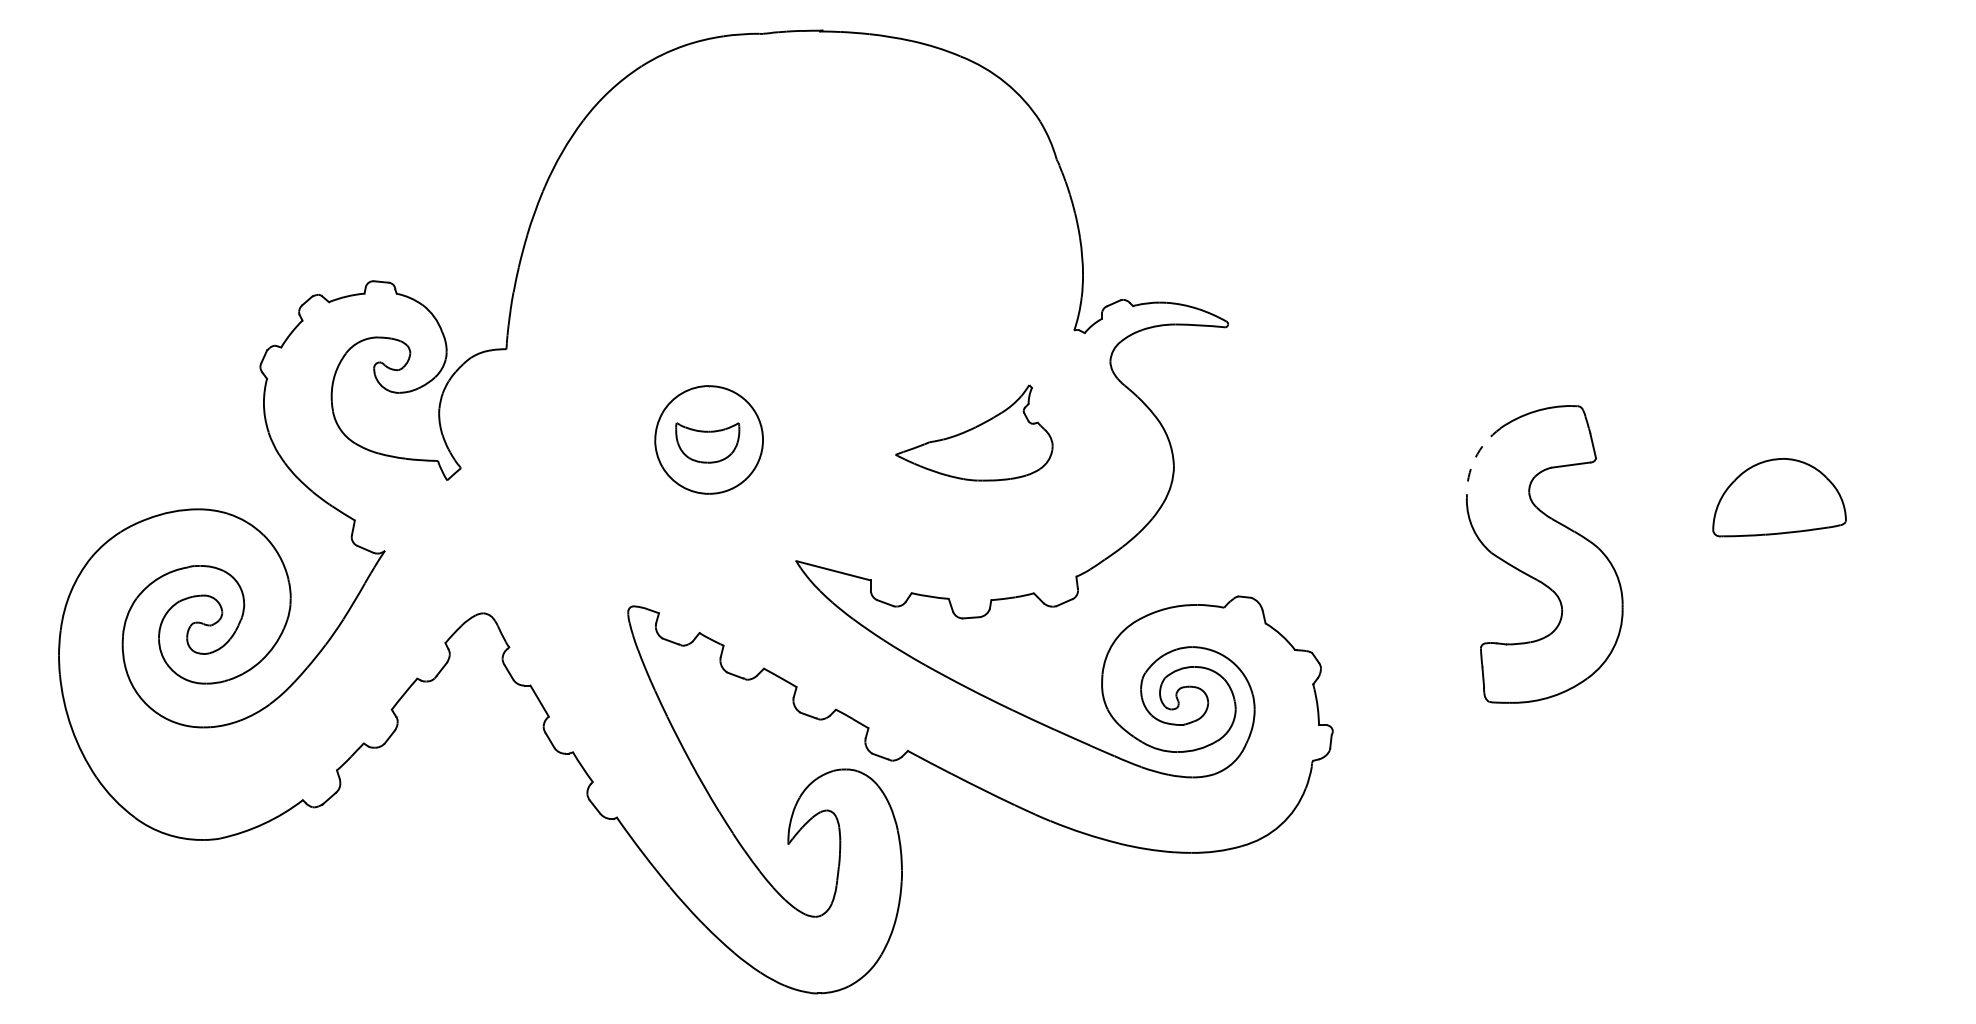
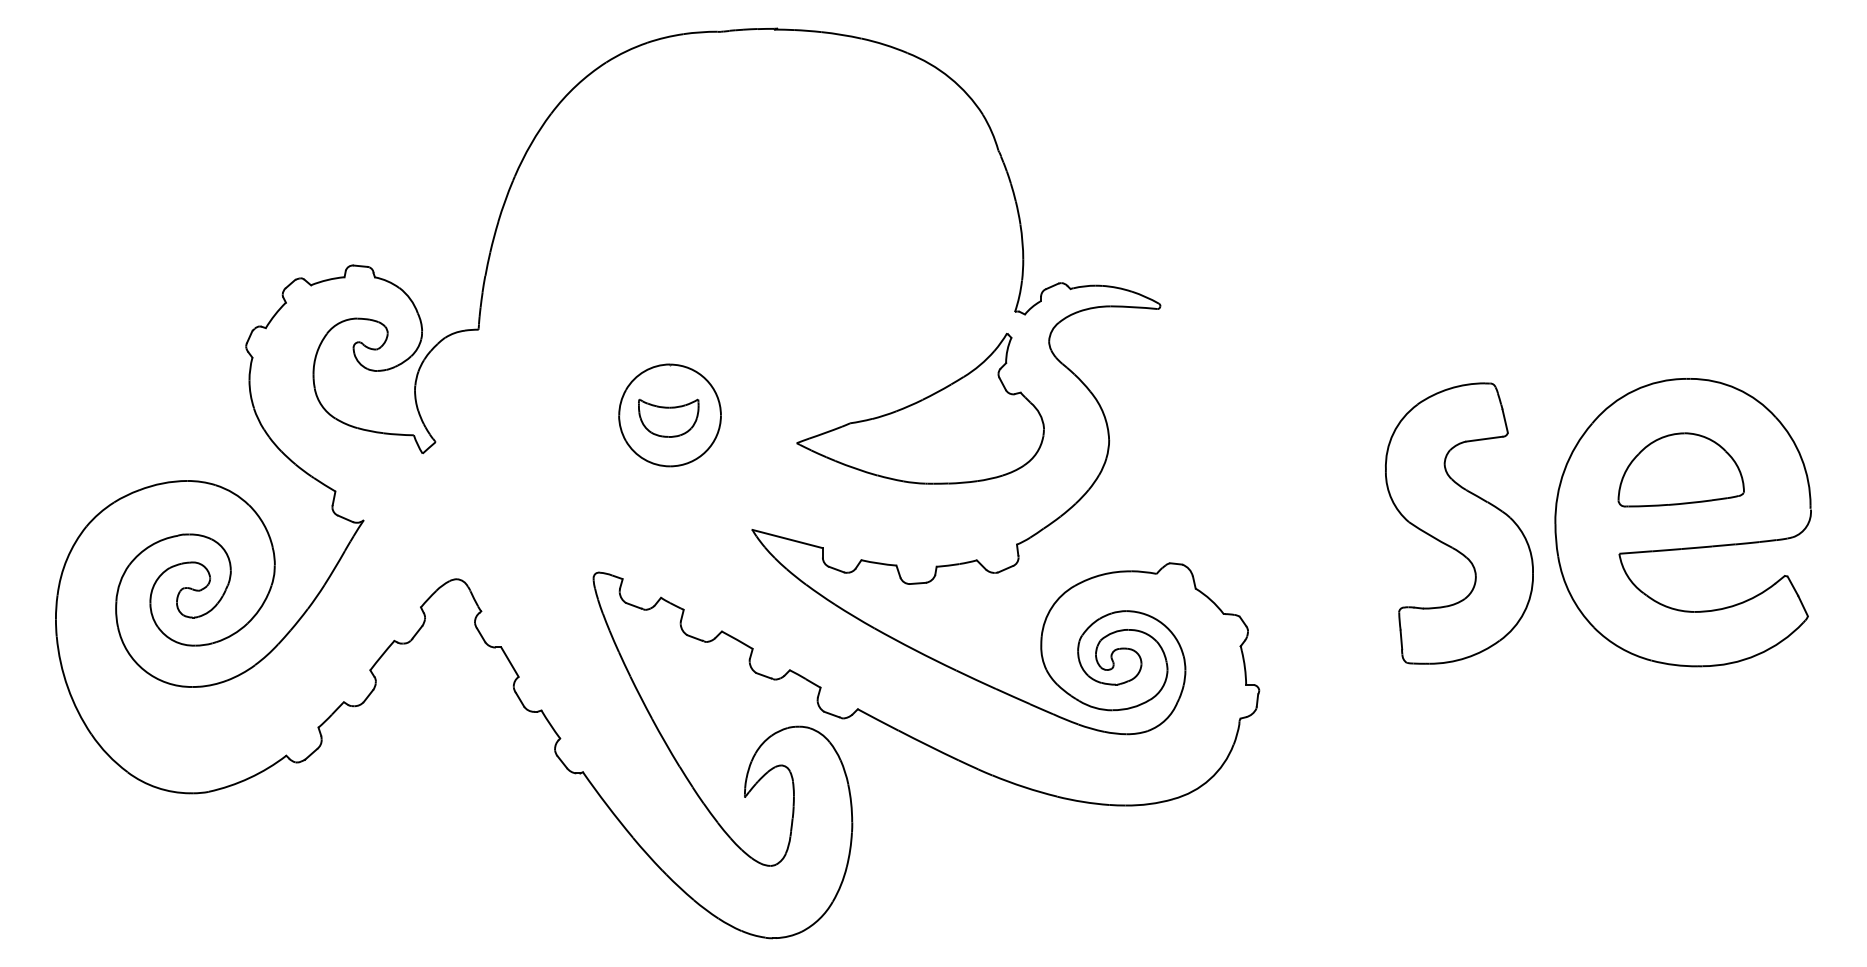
part: (974, 432) -> (920, 408), size x1.67
arc: (1474, 459) -> (1393, 433), dashed -> solid
part: (1780, 553) -> (1682, 522), added

